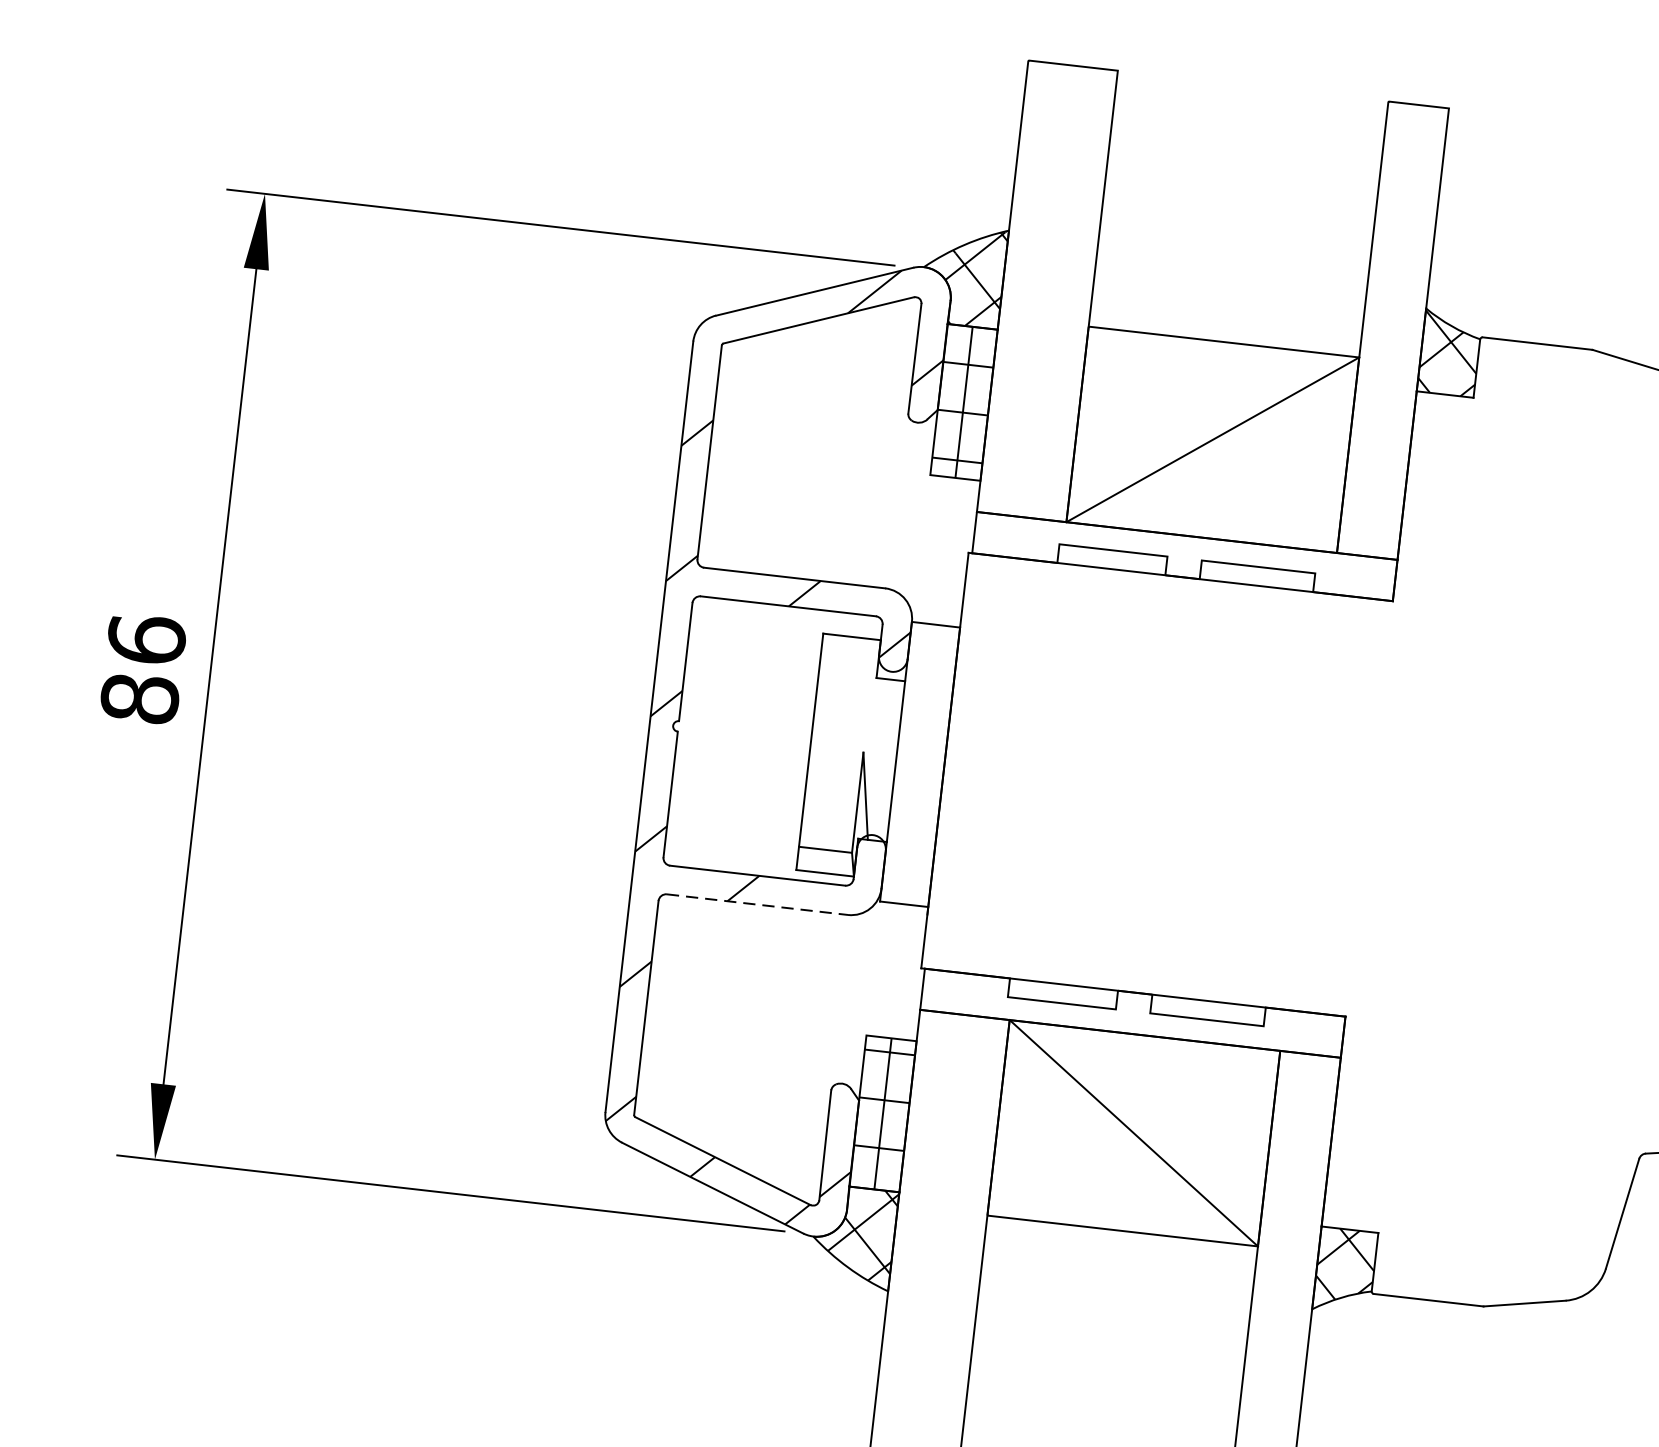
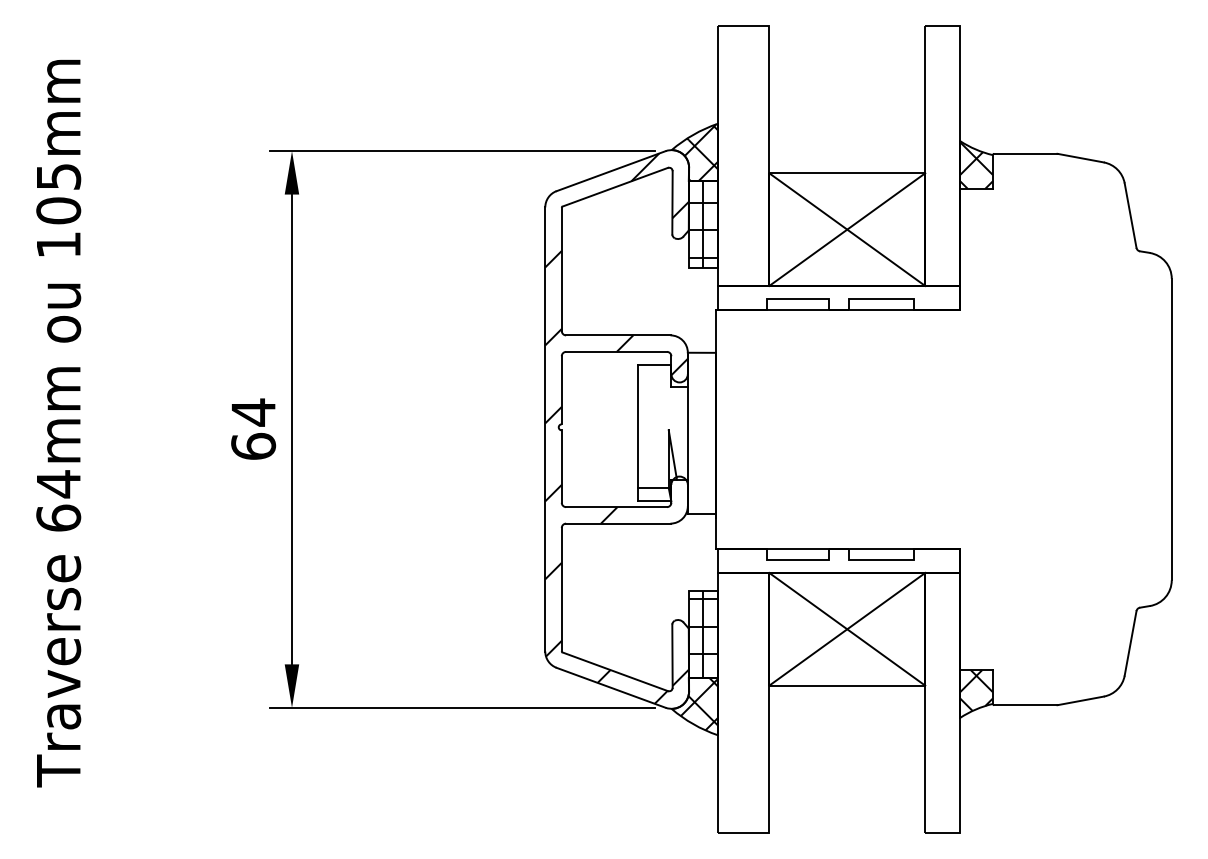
line: (1213, 439) -> (847, 229), added
text: (143, 667) -> (253, 428), 86 -> 64
line: (757, 904) -> (618, 523), dashed -> solid
line: (1134, 1131) -> (847, 628), added

